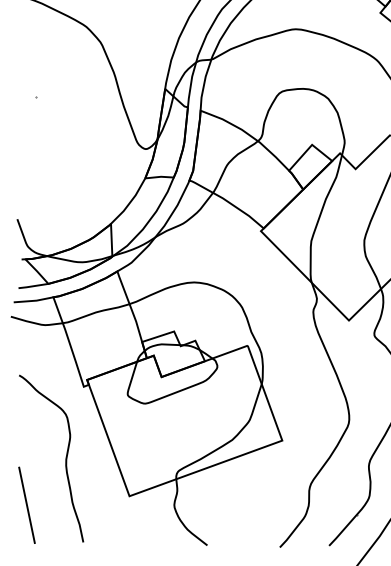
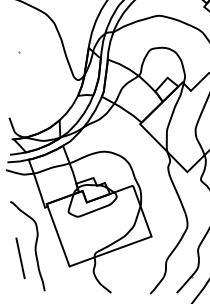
line: (26, 505) -> (20, 258), moved

